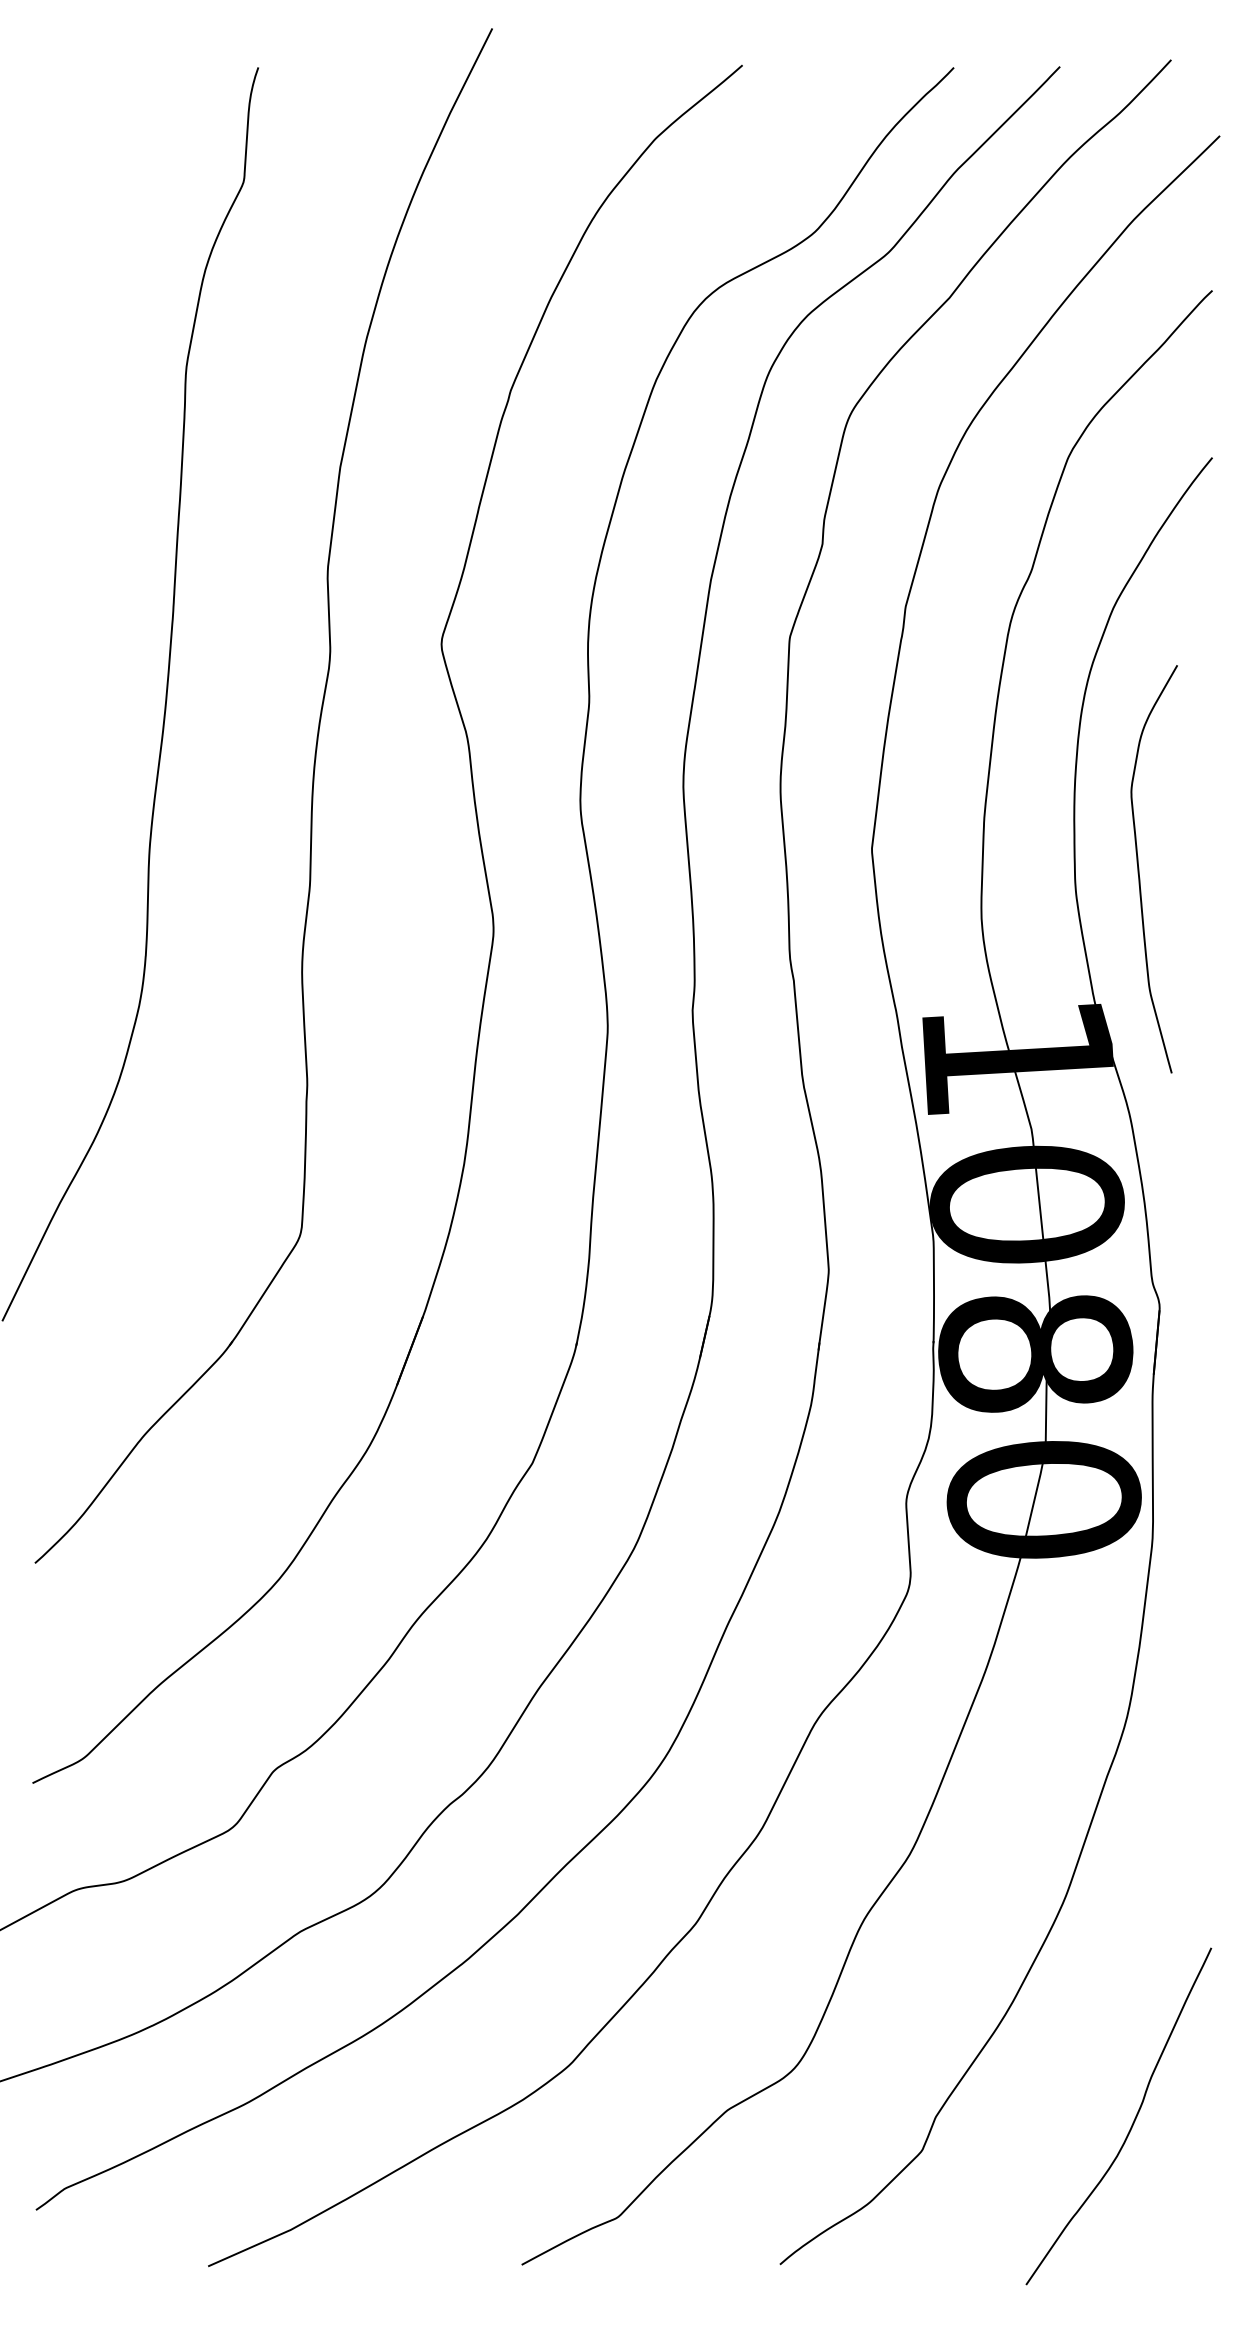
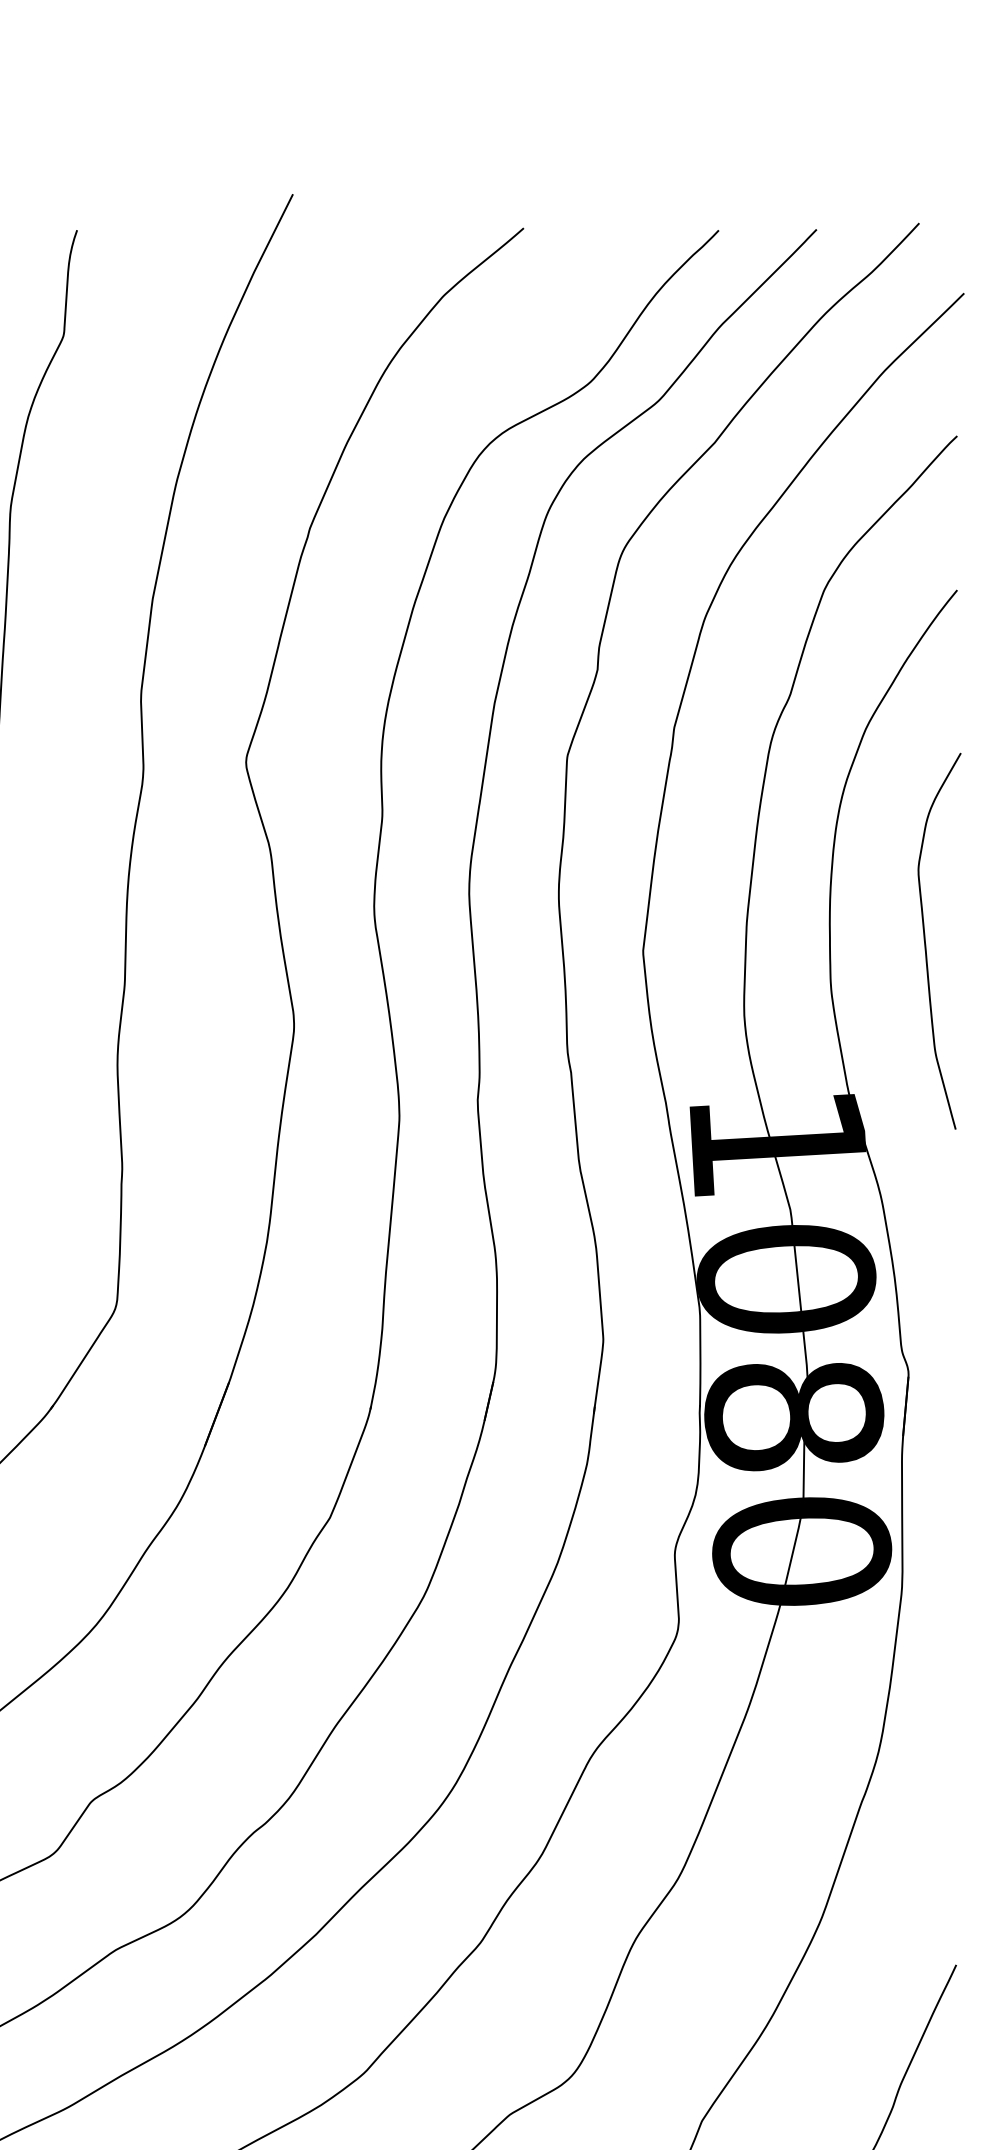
curve: (1139, 869) -> (925, 941), moved

